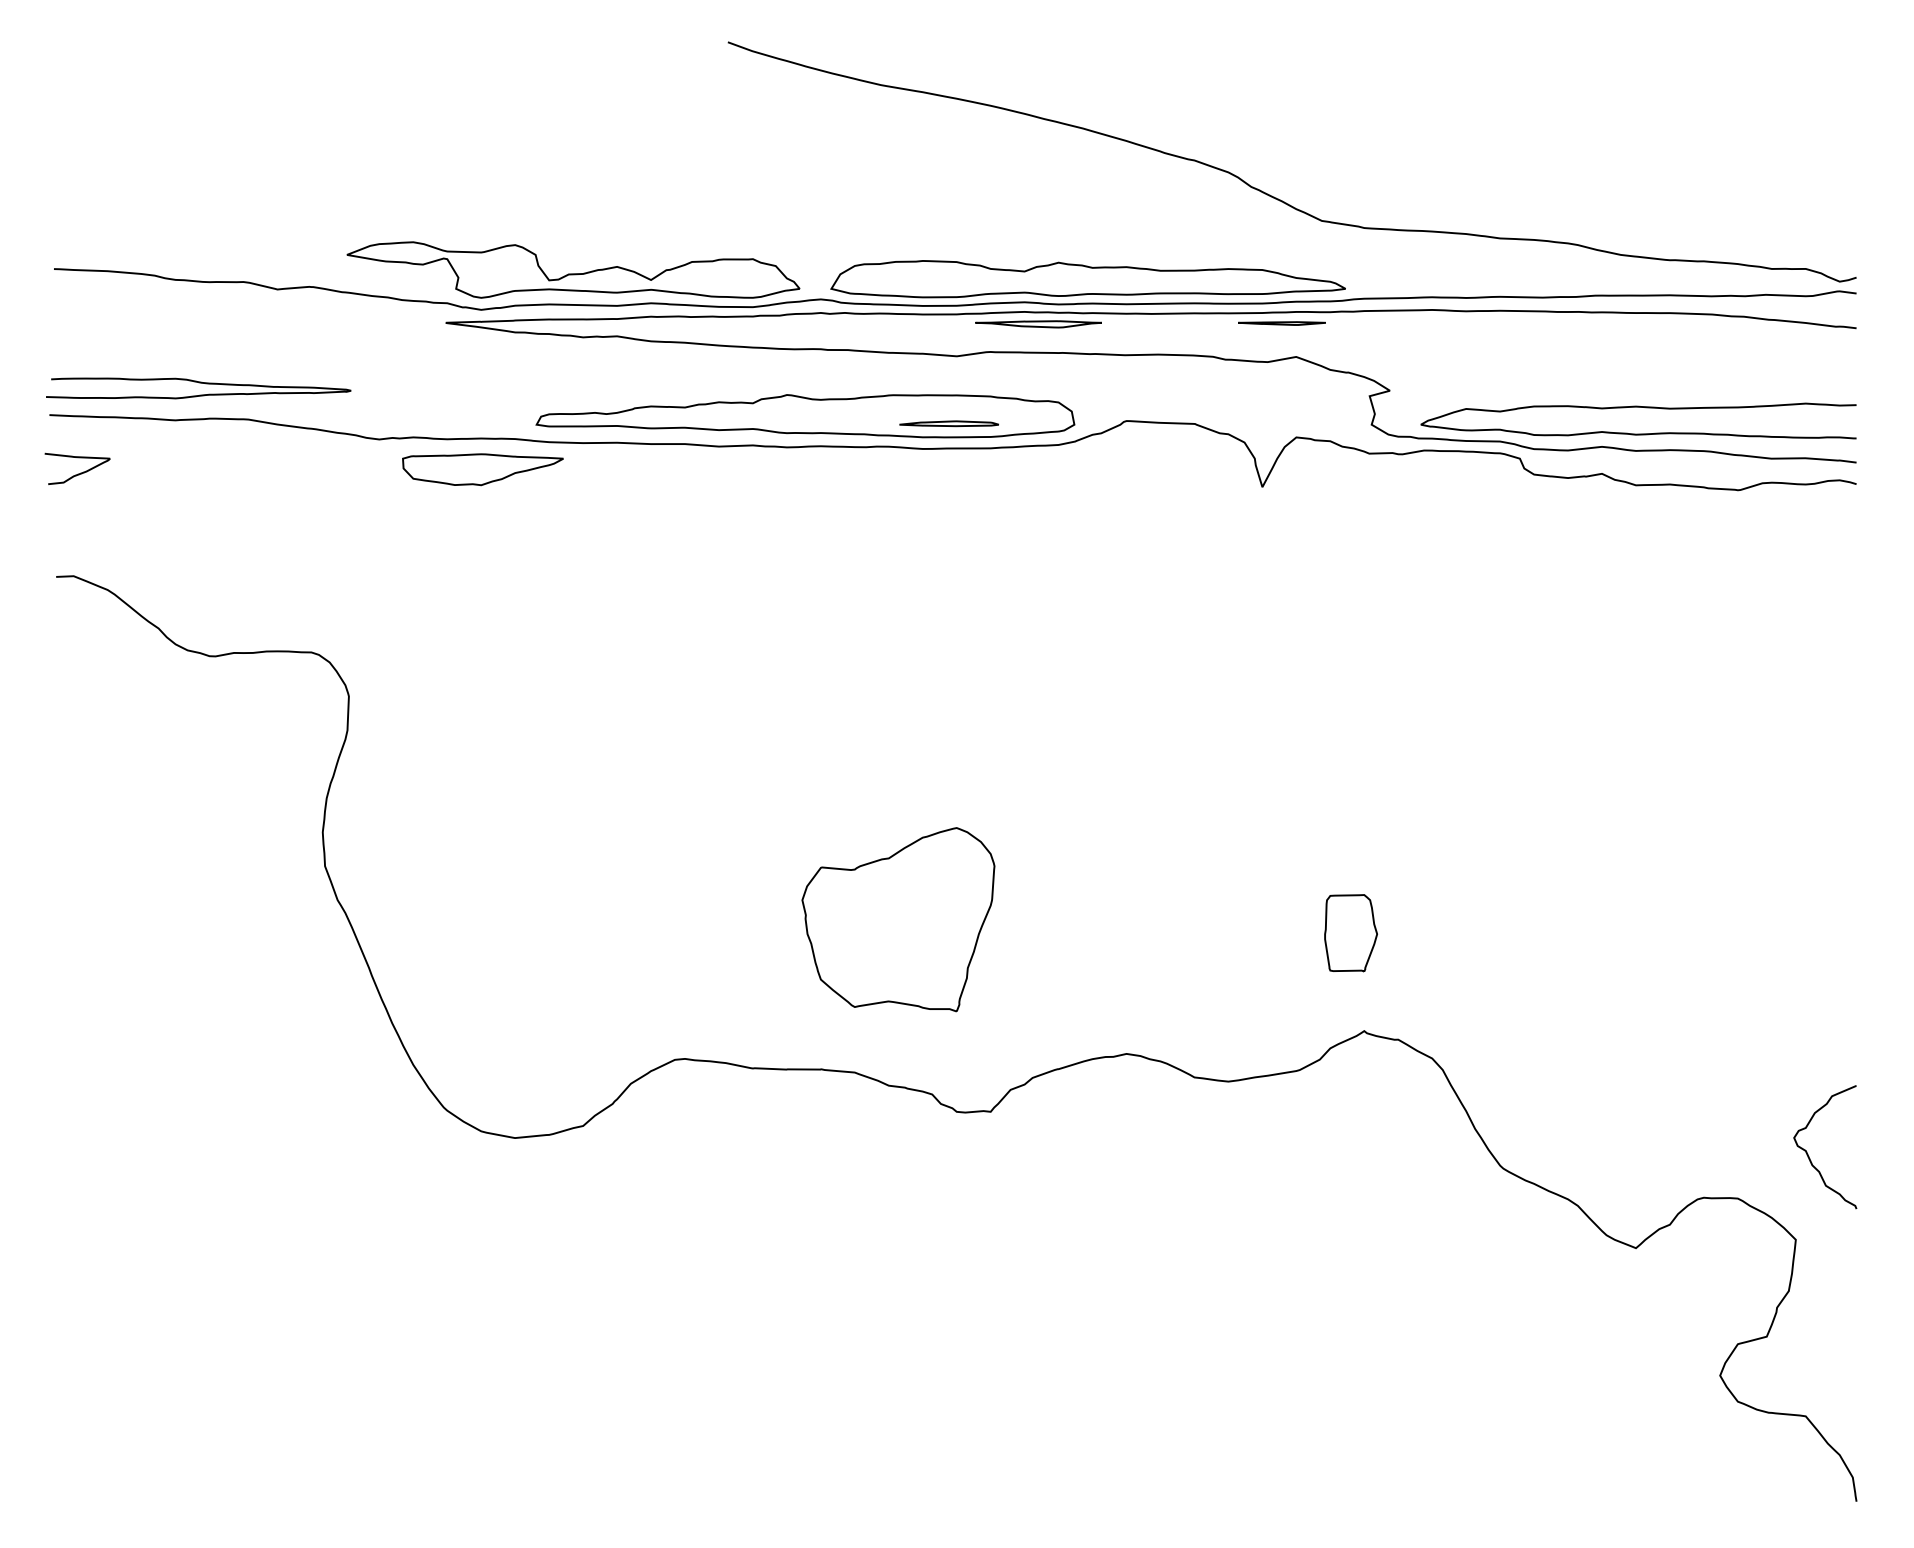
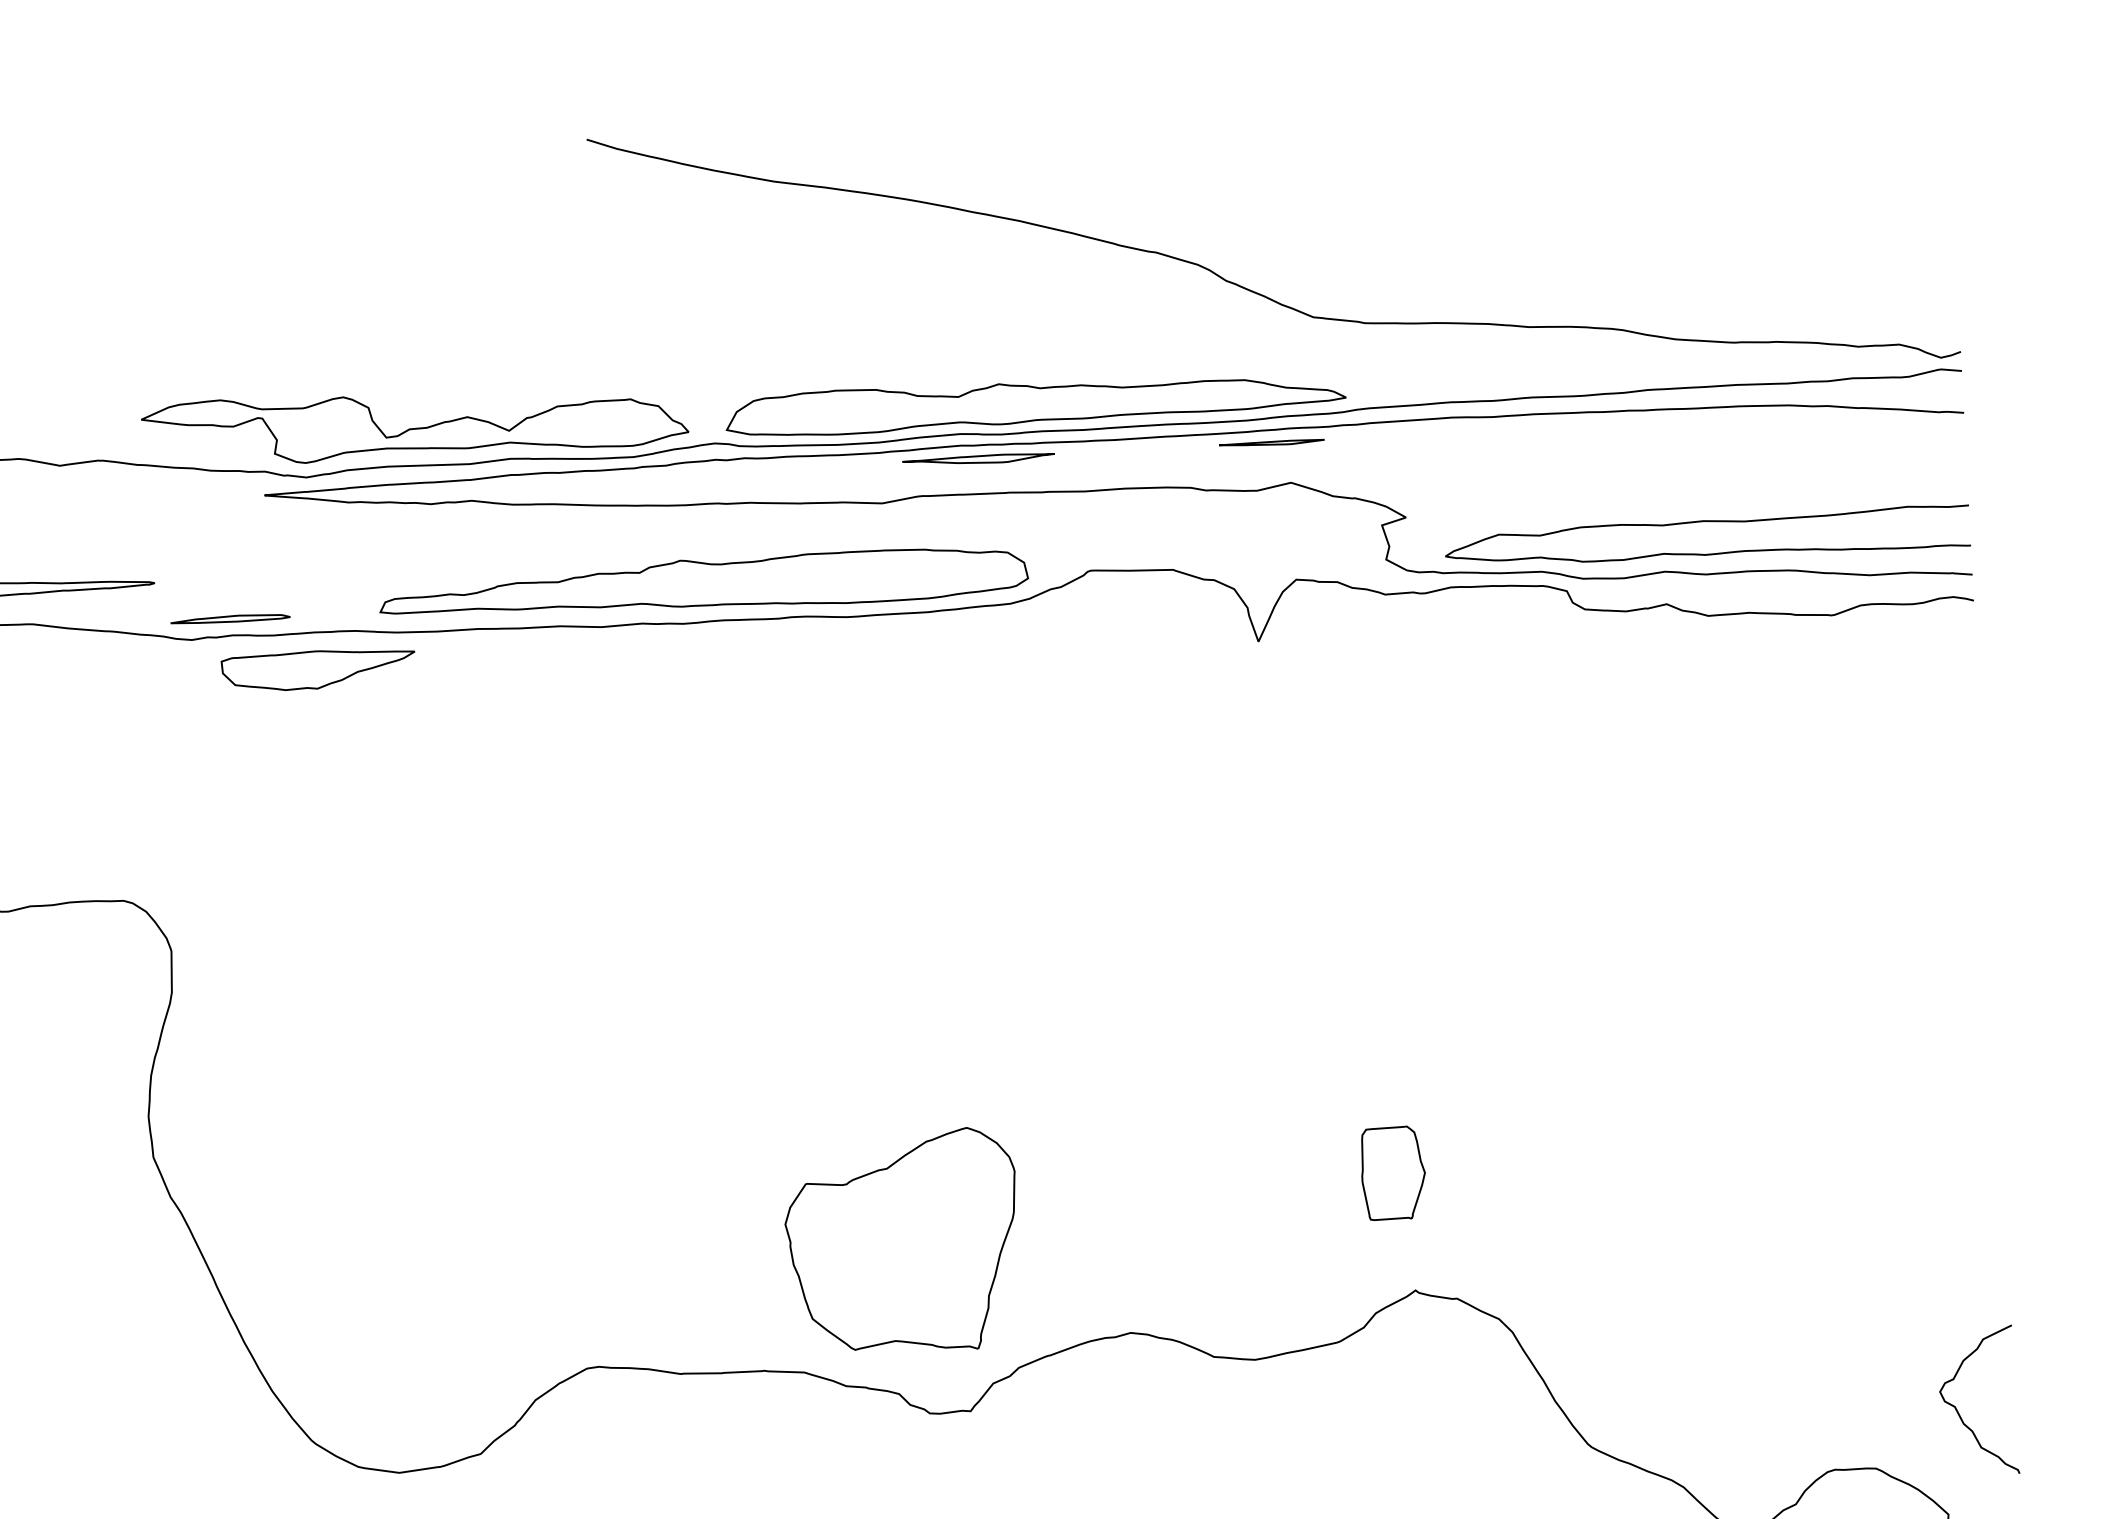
part: (948, 423) -> (229, 618), moved
part: (898, 919) -> (902, 1241), moved

